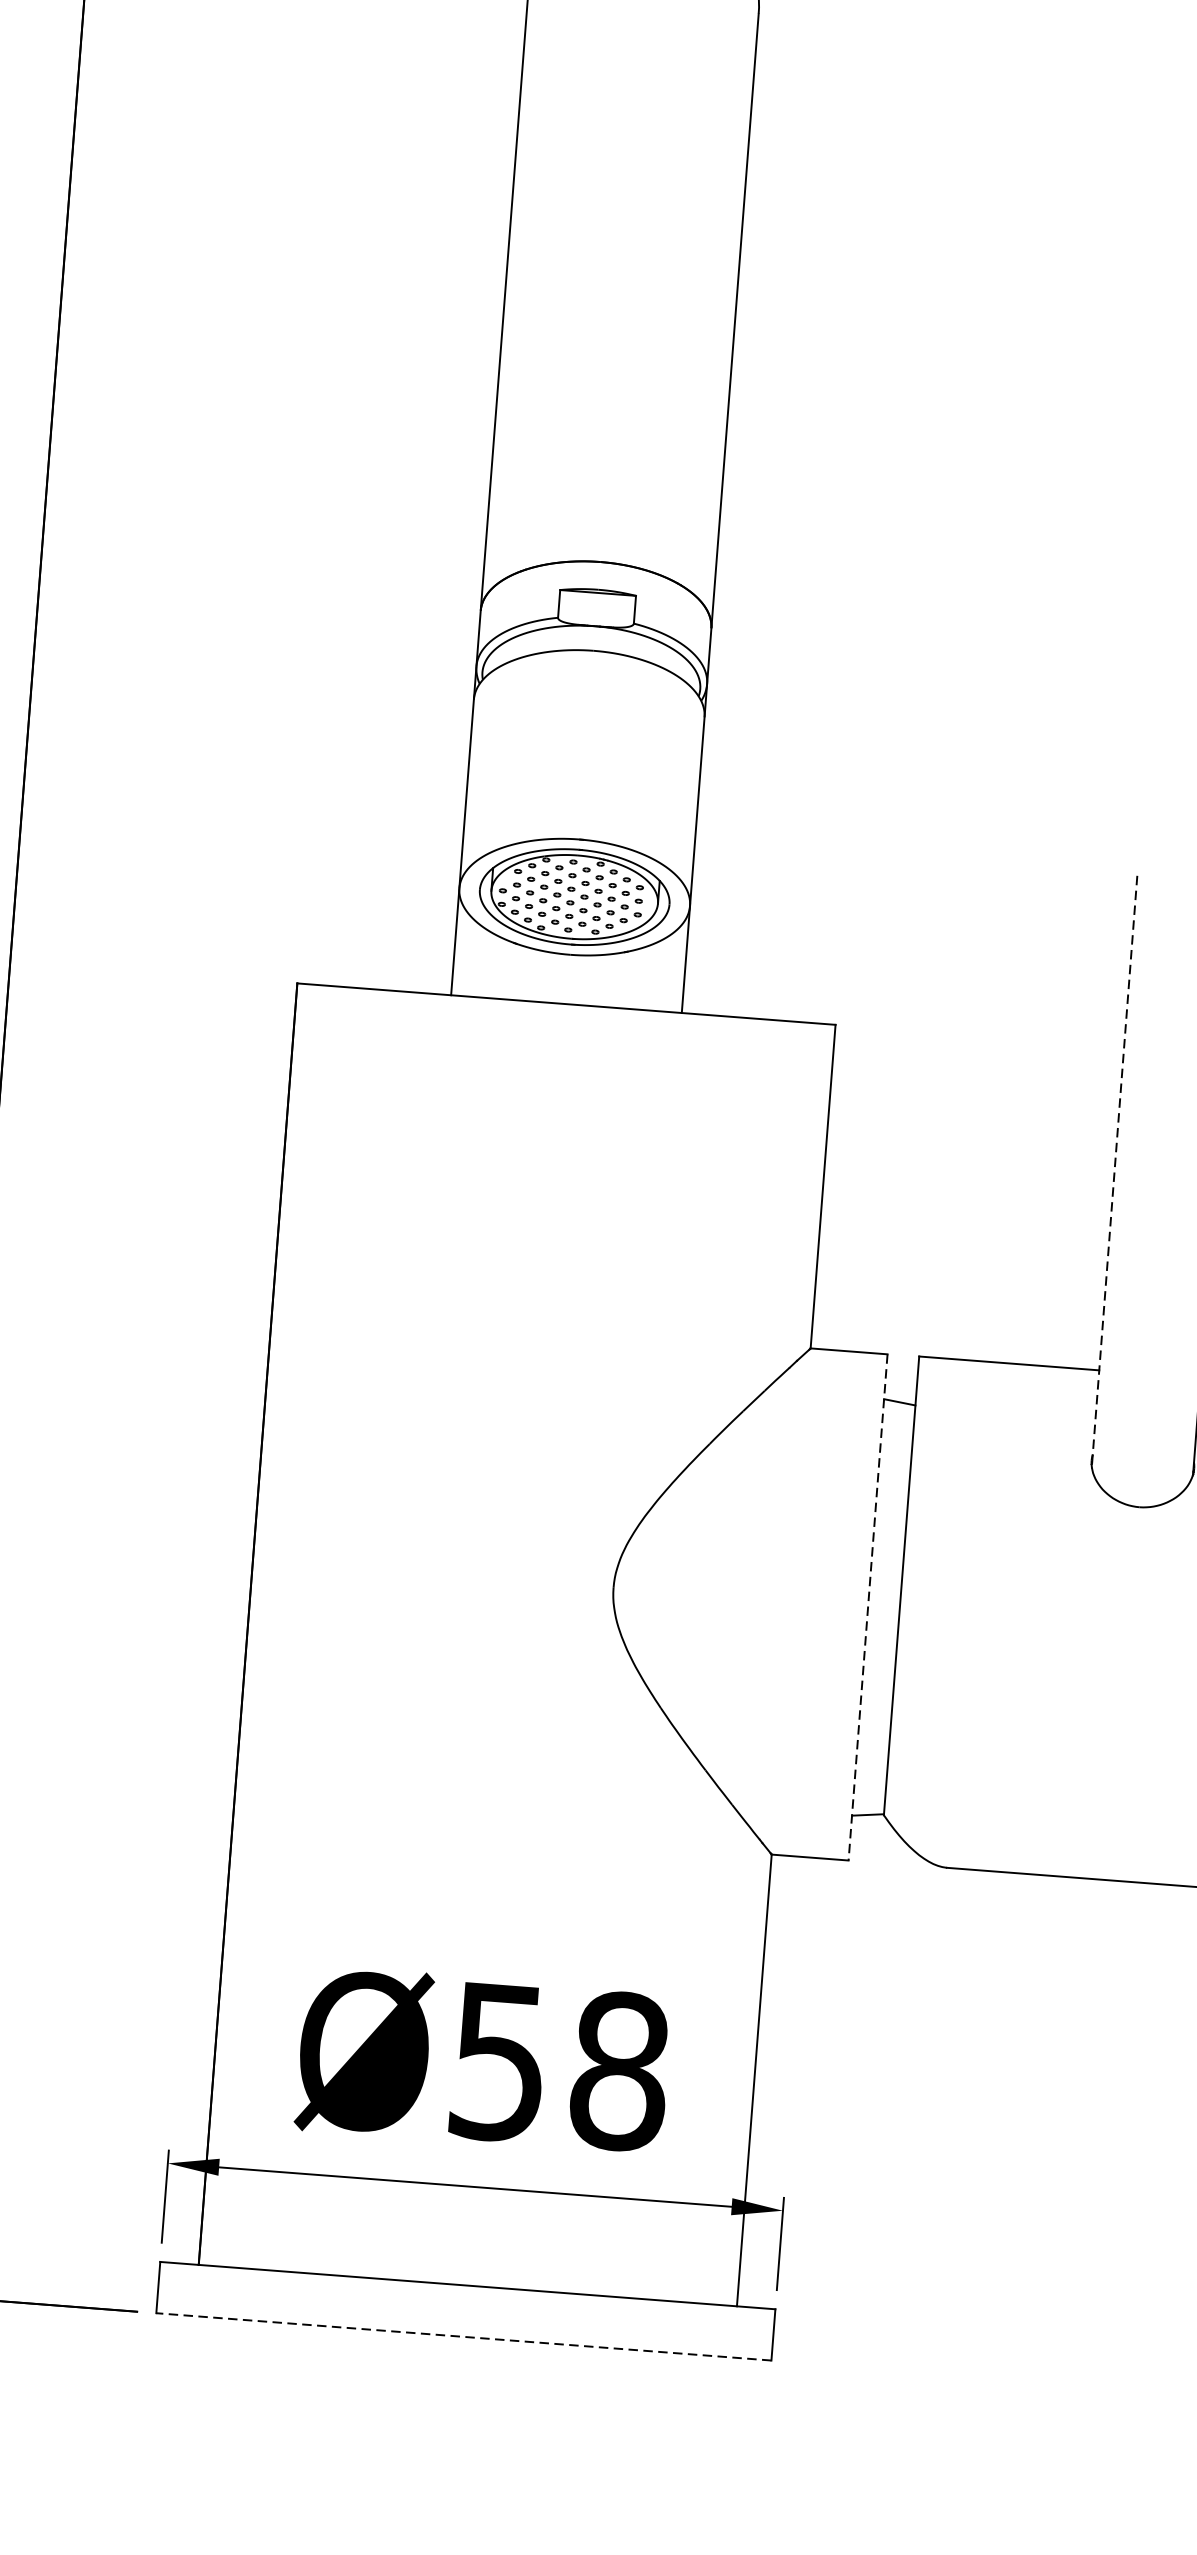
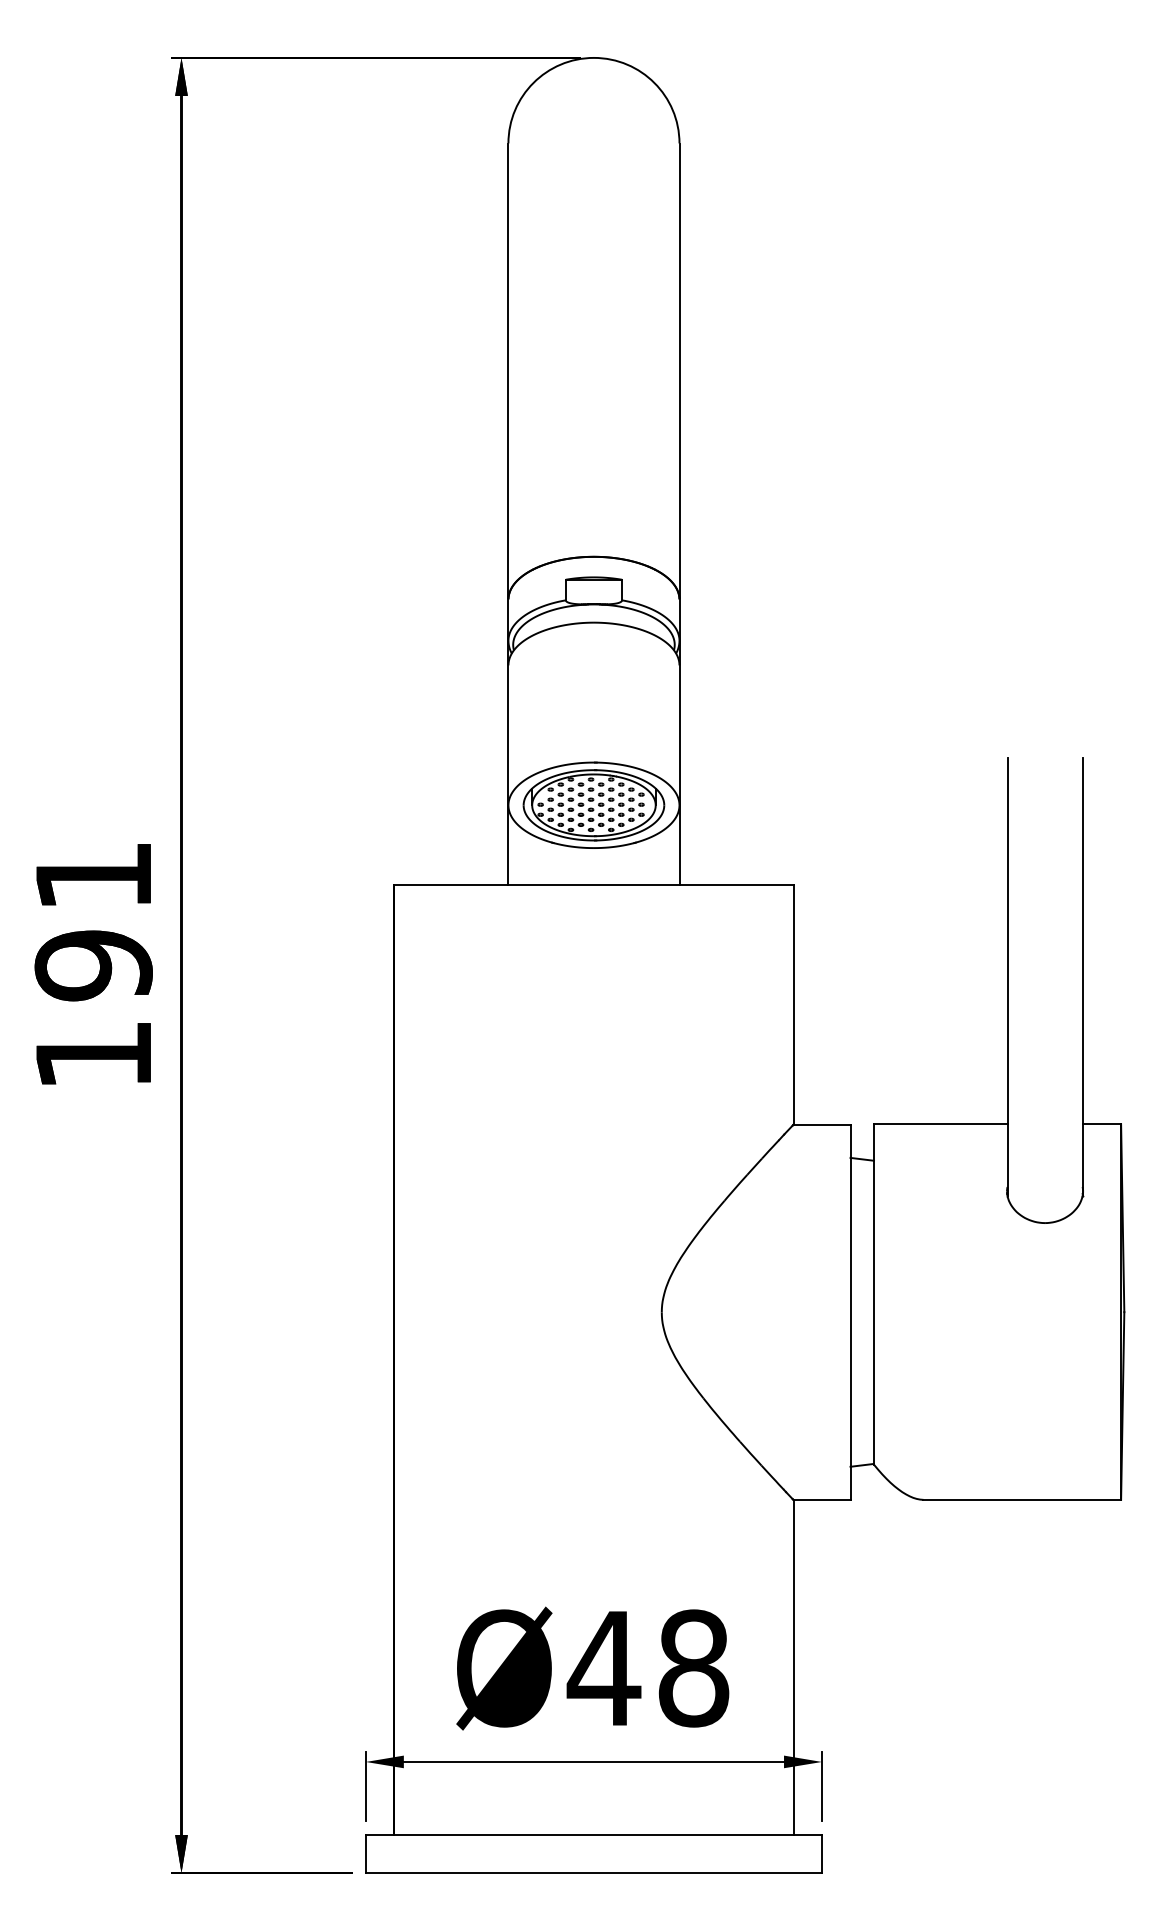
line: (1114, 1172) -> (1007, 977), dashed -> solid
line: (868, 1607) -> (850, 1312), dashed -> solid
text: (497, 2063) -> (603, 1669), Ø58 -> Ø48
line: (463, 2337) -> (593, 1873), dashed -> solid

